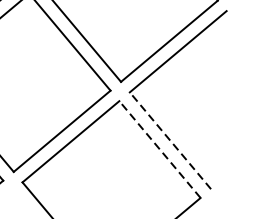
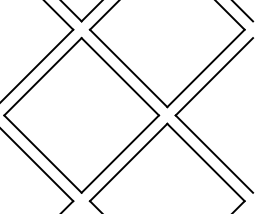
line: (170, 141) -> (214, 154), dashed -> solid
line: (160, 149) -> (206, 162), dashed -> solid

